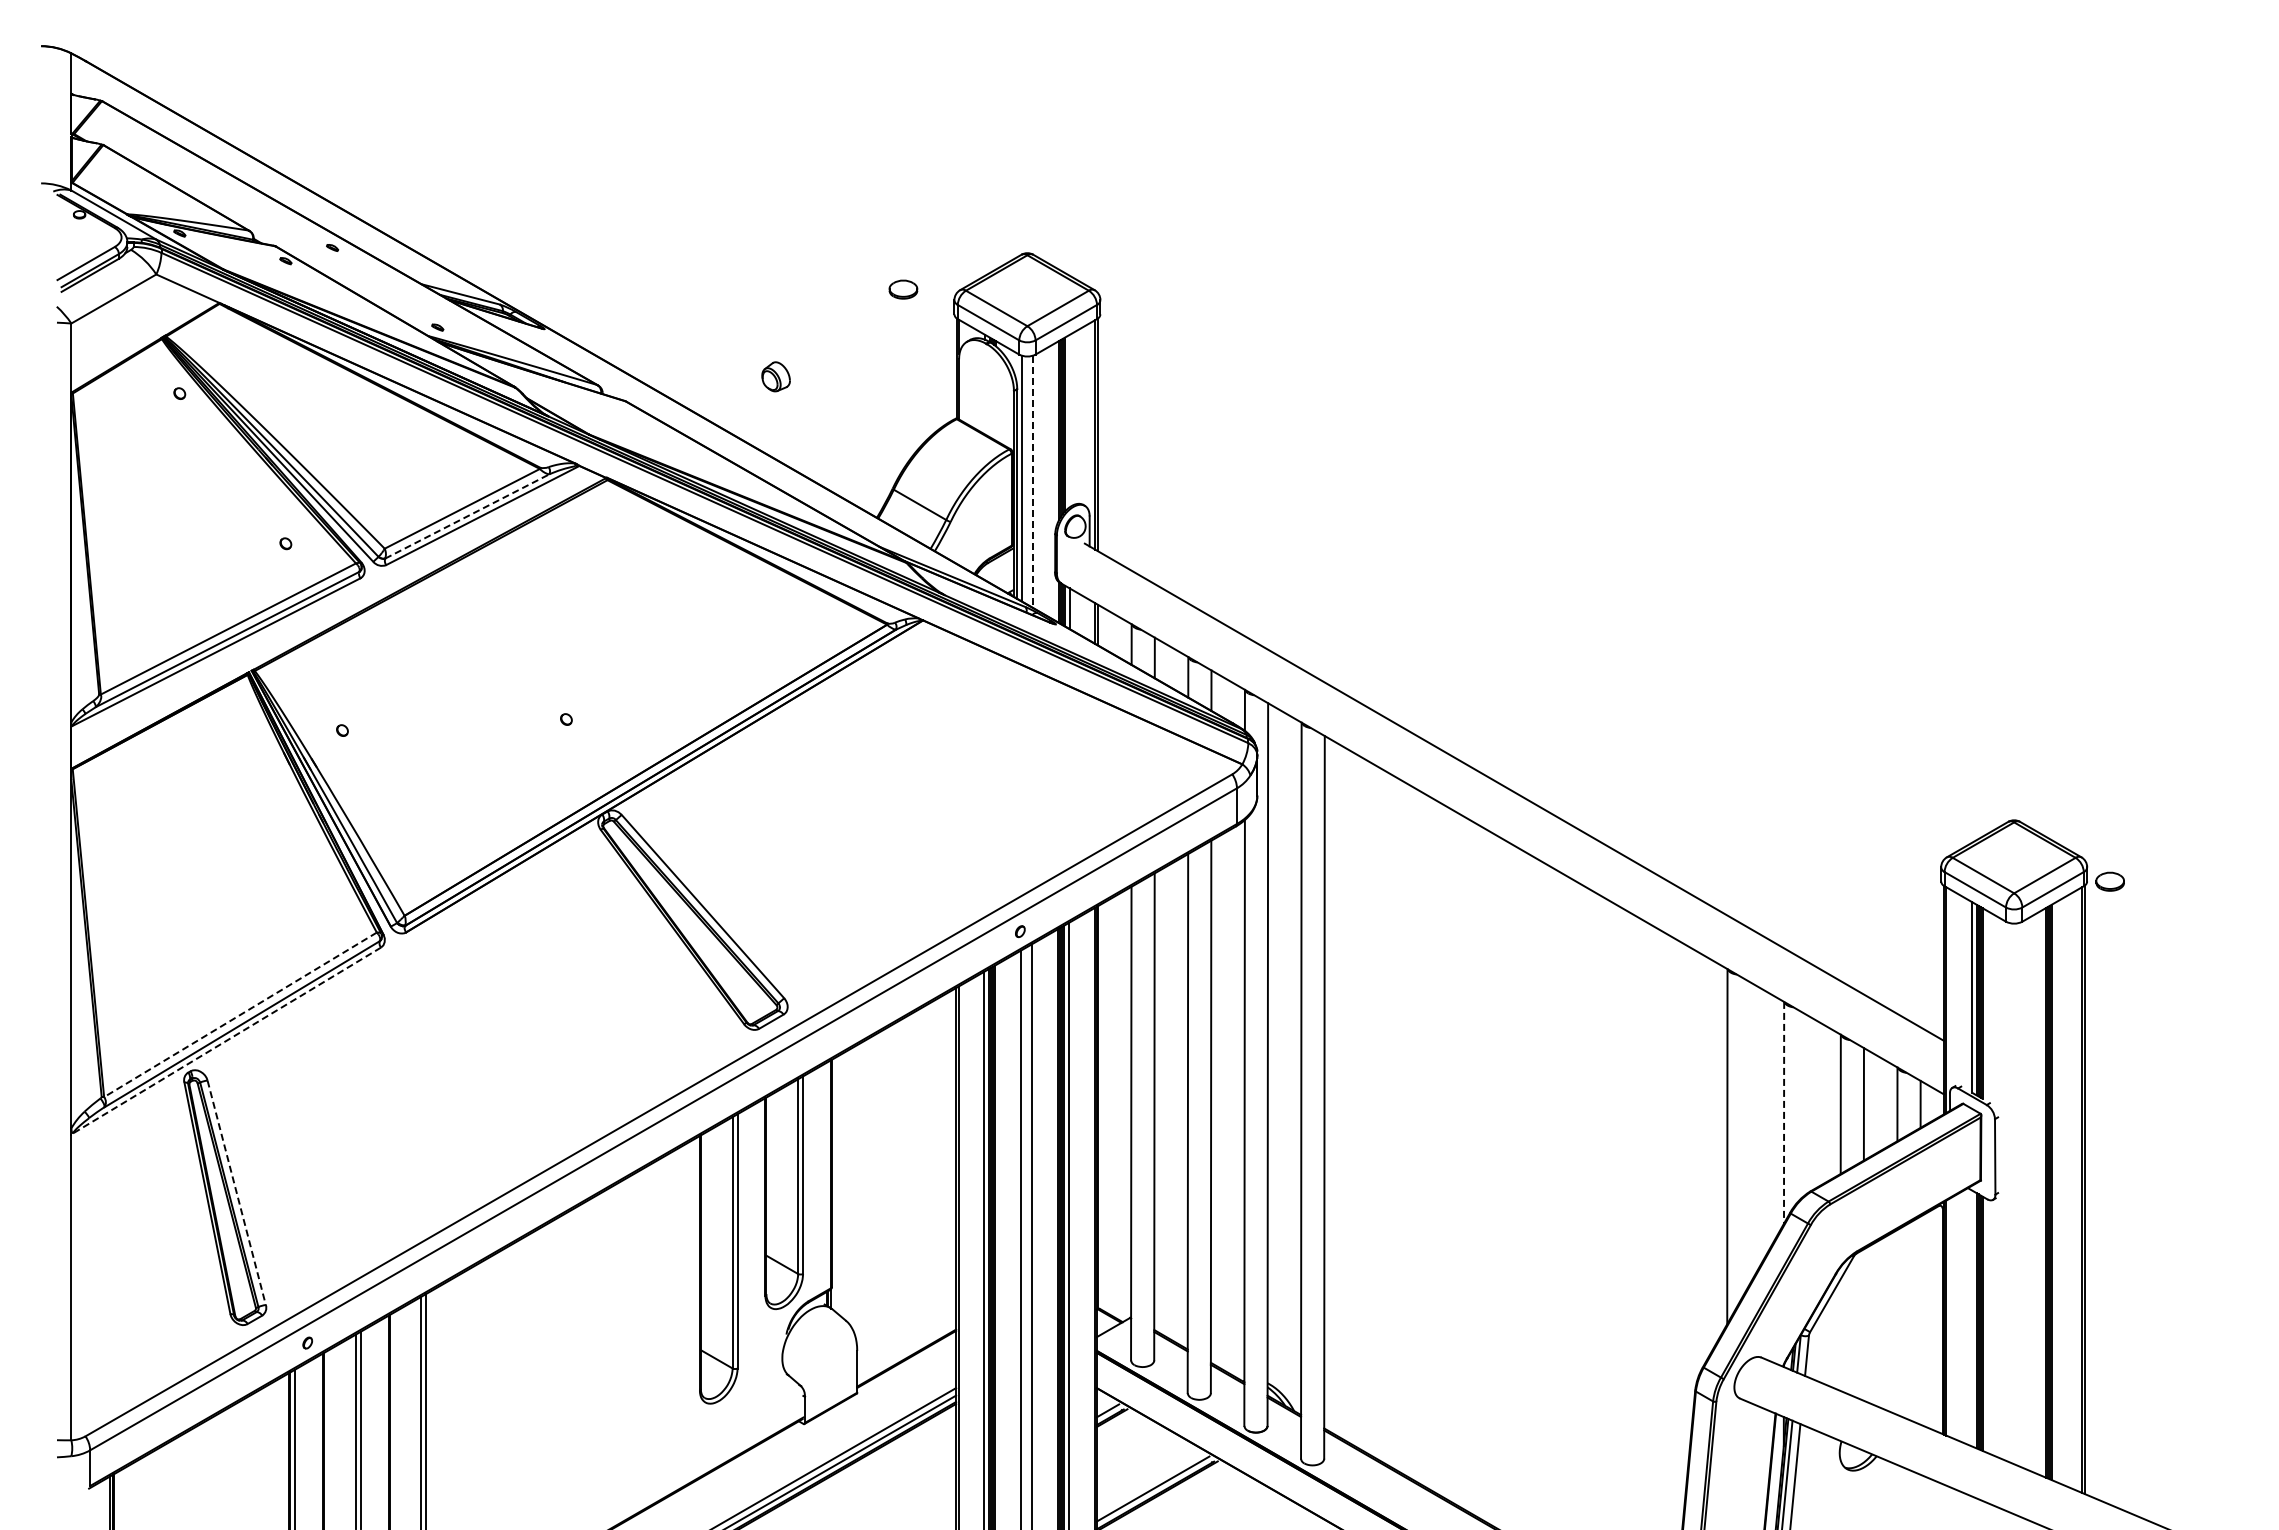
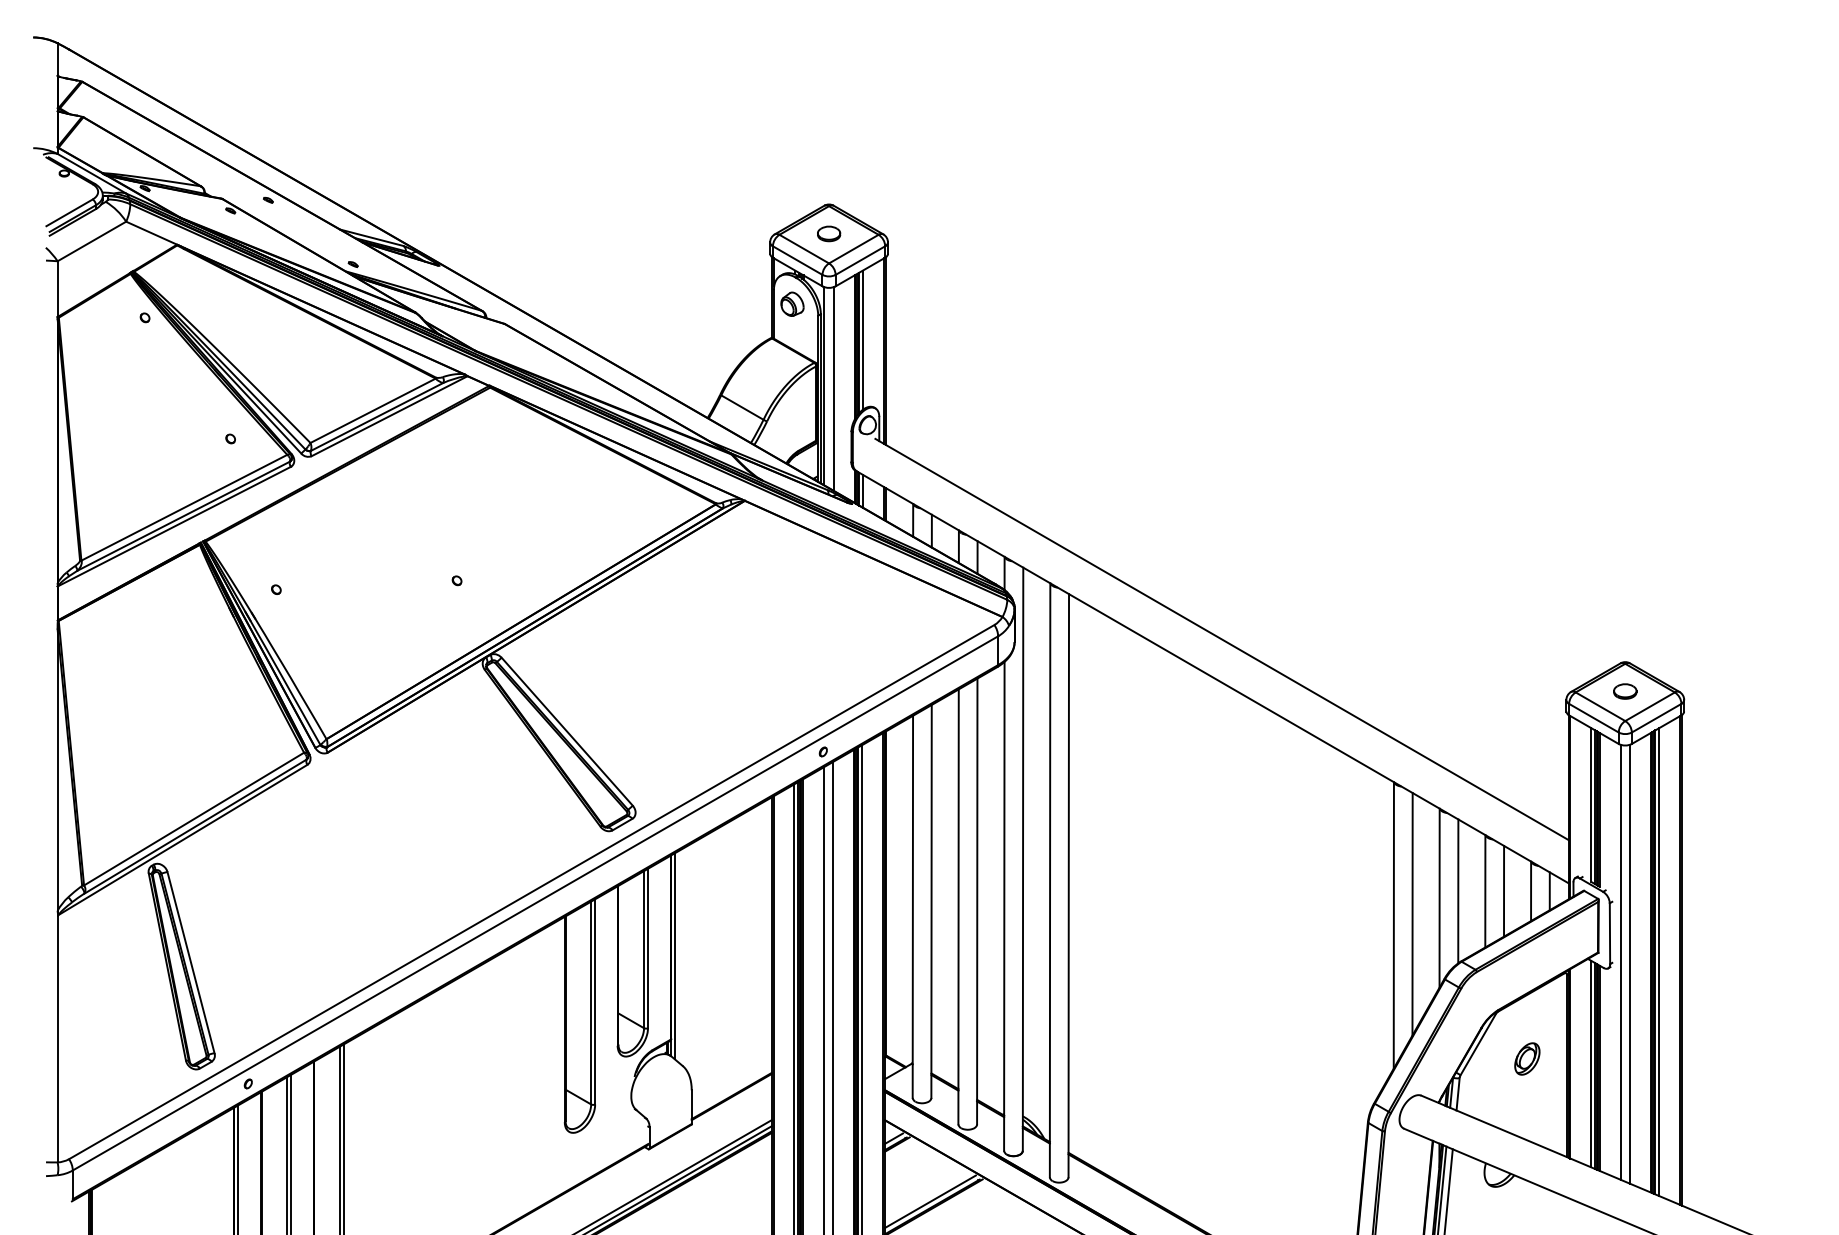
part: (903, 289) -> (829, 233), moved
part: (775, 376) -> (792, 304), moved
line: (1069, 421) -> (863, 340), added
line: (1033, 482) -> (833, 389), dashed -> solid
line: (467, 516) -> (377, 416), dashed -> solid
part: (2109, 881) -> (1624, 691), moved
line: (240, 1015) -> (194, 819), dashed -> solid
line: (226, 1040) -> (182, 839), dashed -> solid
line: (1807, 1104) -> (1458, 891), added
line: (1784, 1112) -> (1439, 897), dashed -> solid
line: (1750, 1132) -> (1412, 914), added
line: (836, 1184) -> (675, 955), added
line: (2008, 1191) -> (1620, 961), added
line: (236, 1192) -> (190, 962), dashed -> solid
line: (2056, 1192) -> (1659, 962), added
line: (2019, 1194) -> (1629, 964), added
part: (1892, 1311) -> (1527, 1058), added
line: (1972, 1318) -> (1591, 1064), added

